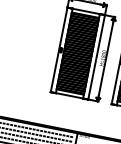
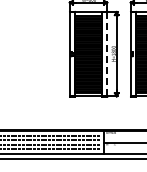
line: (96, 57) -> (107, 54), solid -> dashed

